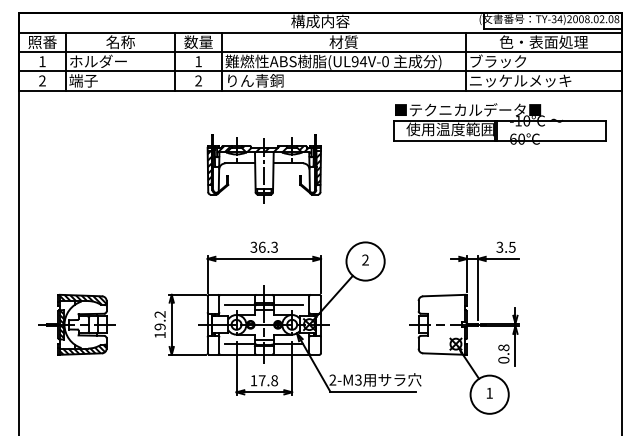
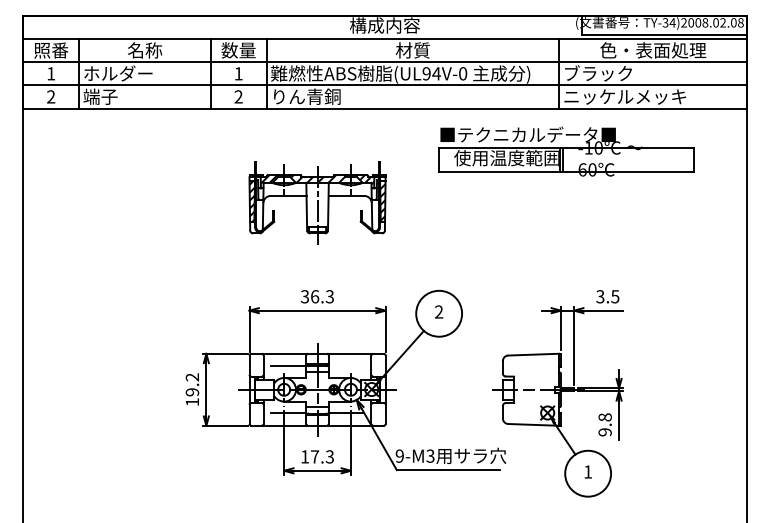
part: (499, 123) -> (566, 151), moved
line: (288, 305) -> (346, 366), removed
part: (76, 324) -> (92, 389), removed
text: (503, 360) -> (604, 432), 0.8 -> 9.8
text: (274, 380) -> (329, 456), 17.8 -> 17.3
text: (332, 380) -> (399, 456), 2-M3 -> 9-M3

